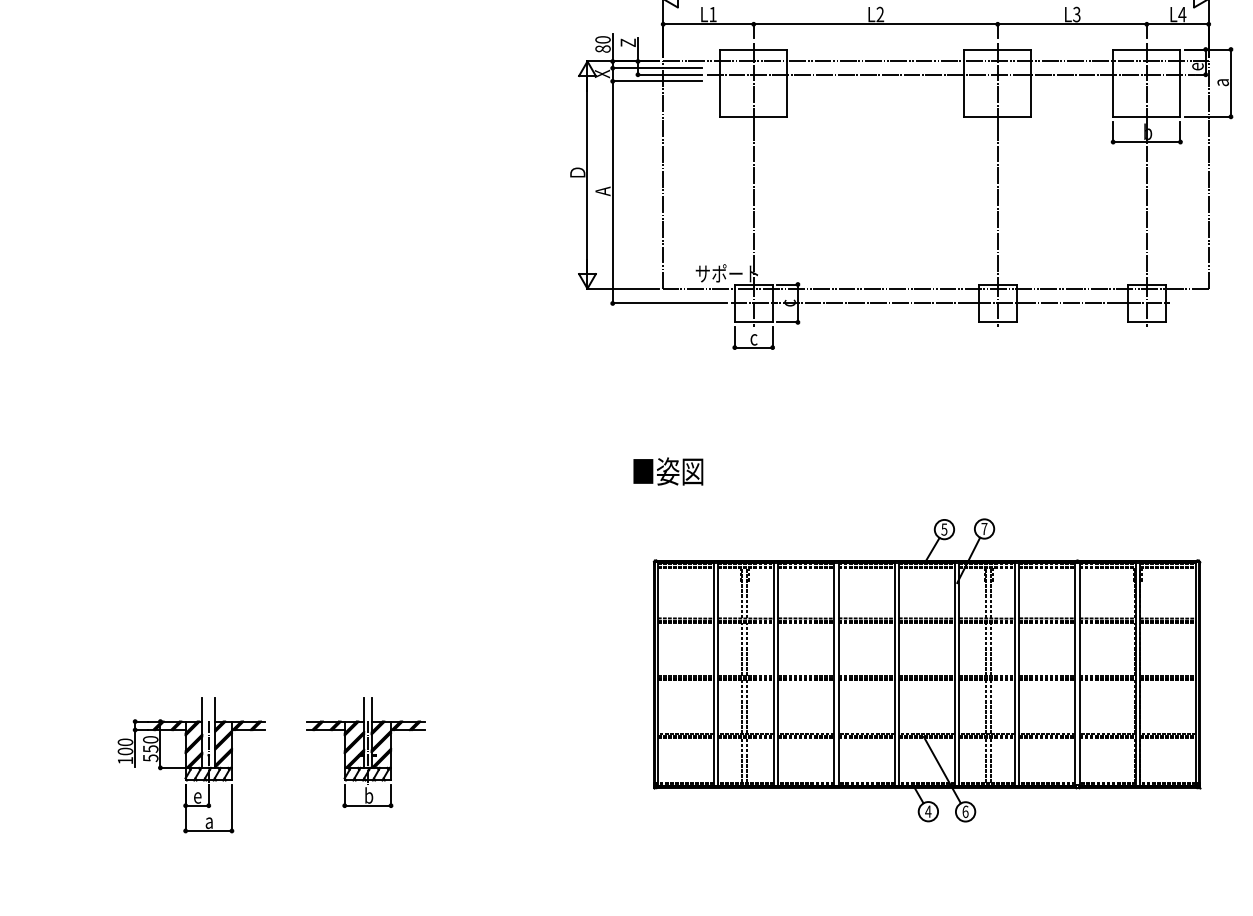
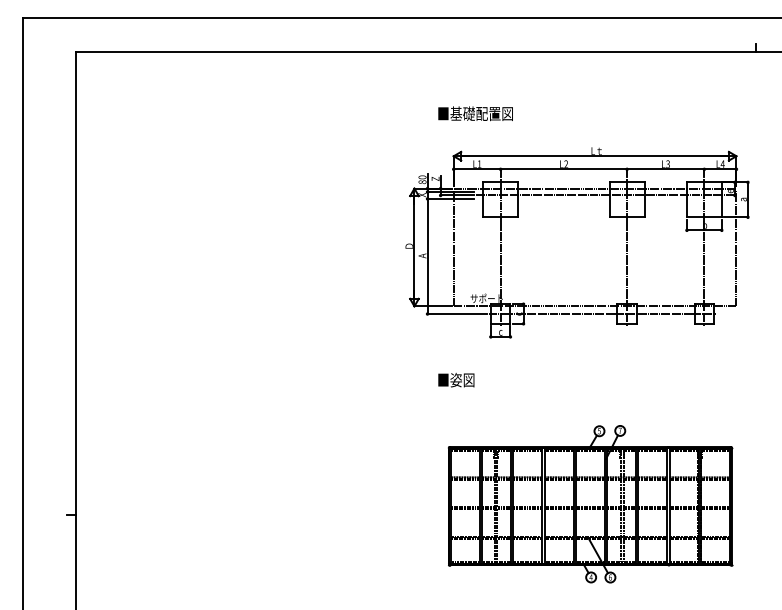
text: (668, 472) -> (456, 380), moved
part: (365, 751) -> (299, 546), removed
part: (192, 763) -> (209, 552), removed

